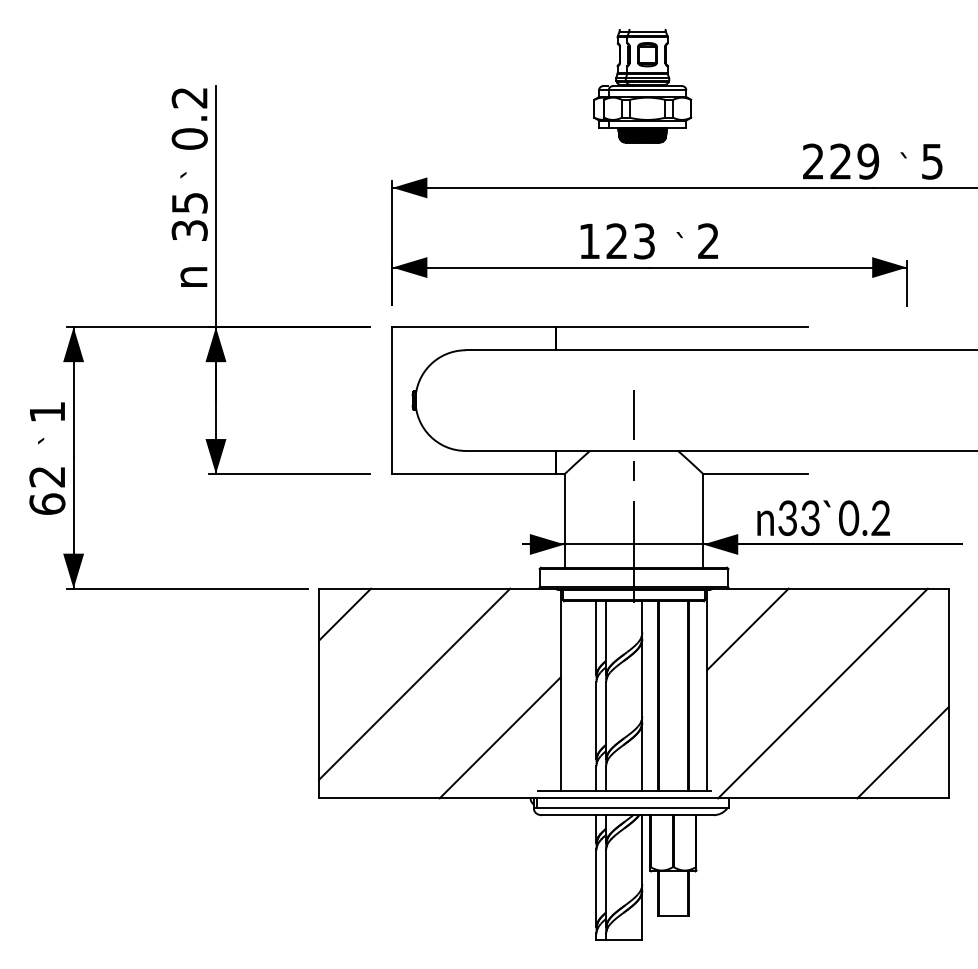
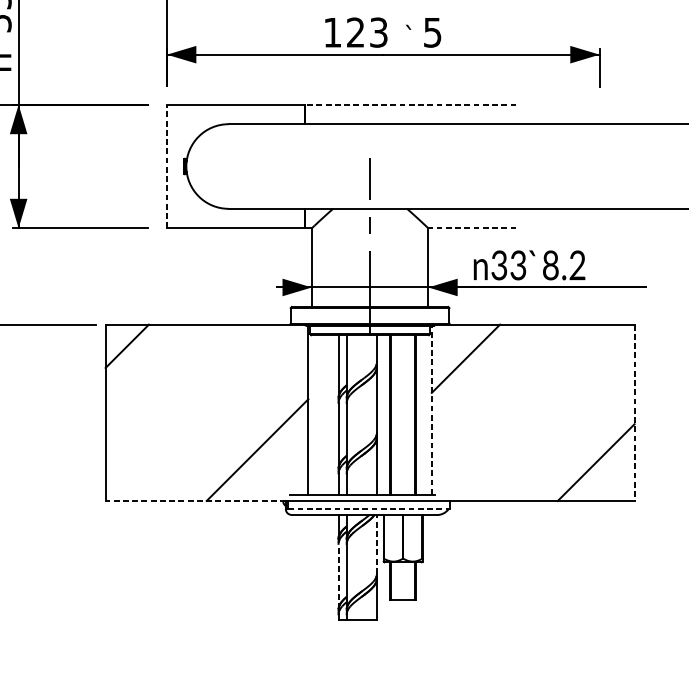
text: (708, 241) -> (432, 32), 2 -> 5
line: (682, 327) -> (410, 105), solid -> dashed
line: (392, 400) -> (167, 166), solid -> dashed
line: (755, 474) -> (472, 228), solid -> dashed
text: (849, 518) -> (551, 265), 0.2 -> 8.2
line: (414, 683) -> (185, 404), removed
line: (707, 690) -> (431, 410), solid -> dashed
line: (822, 693) -> (528, 412), removed
line: (948, 693) -> (634, 412), solid -> dashed
line: (426, 798) -> (195, 501), solid -> dashed
line: (633, 808) -> (369, 509), solid -> dashed
line: (642, 850) -> (377, 544), solid -> dashed
line: (596, 888) -> (338, 576), solid -> dashed

